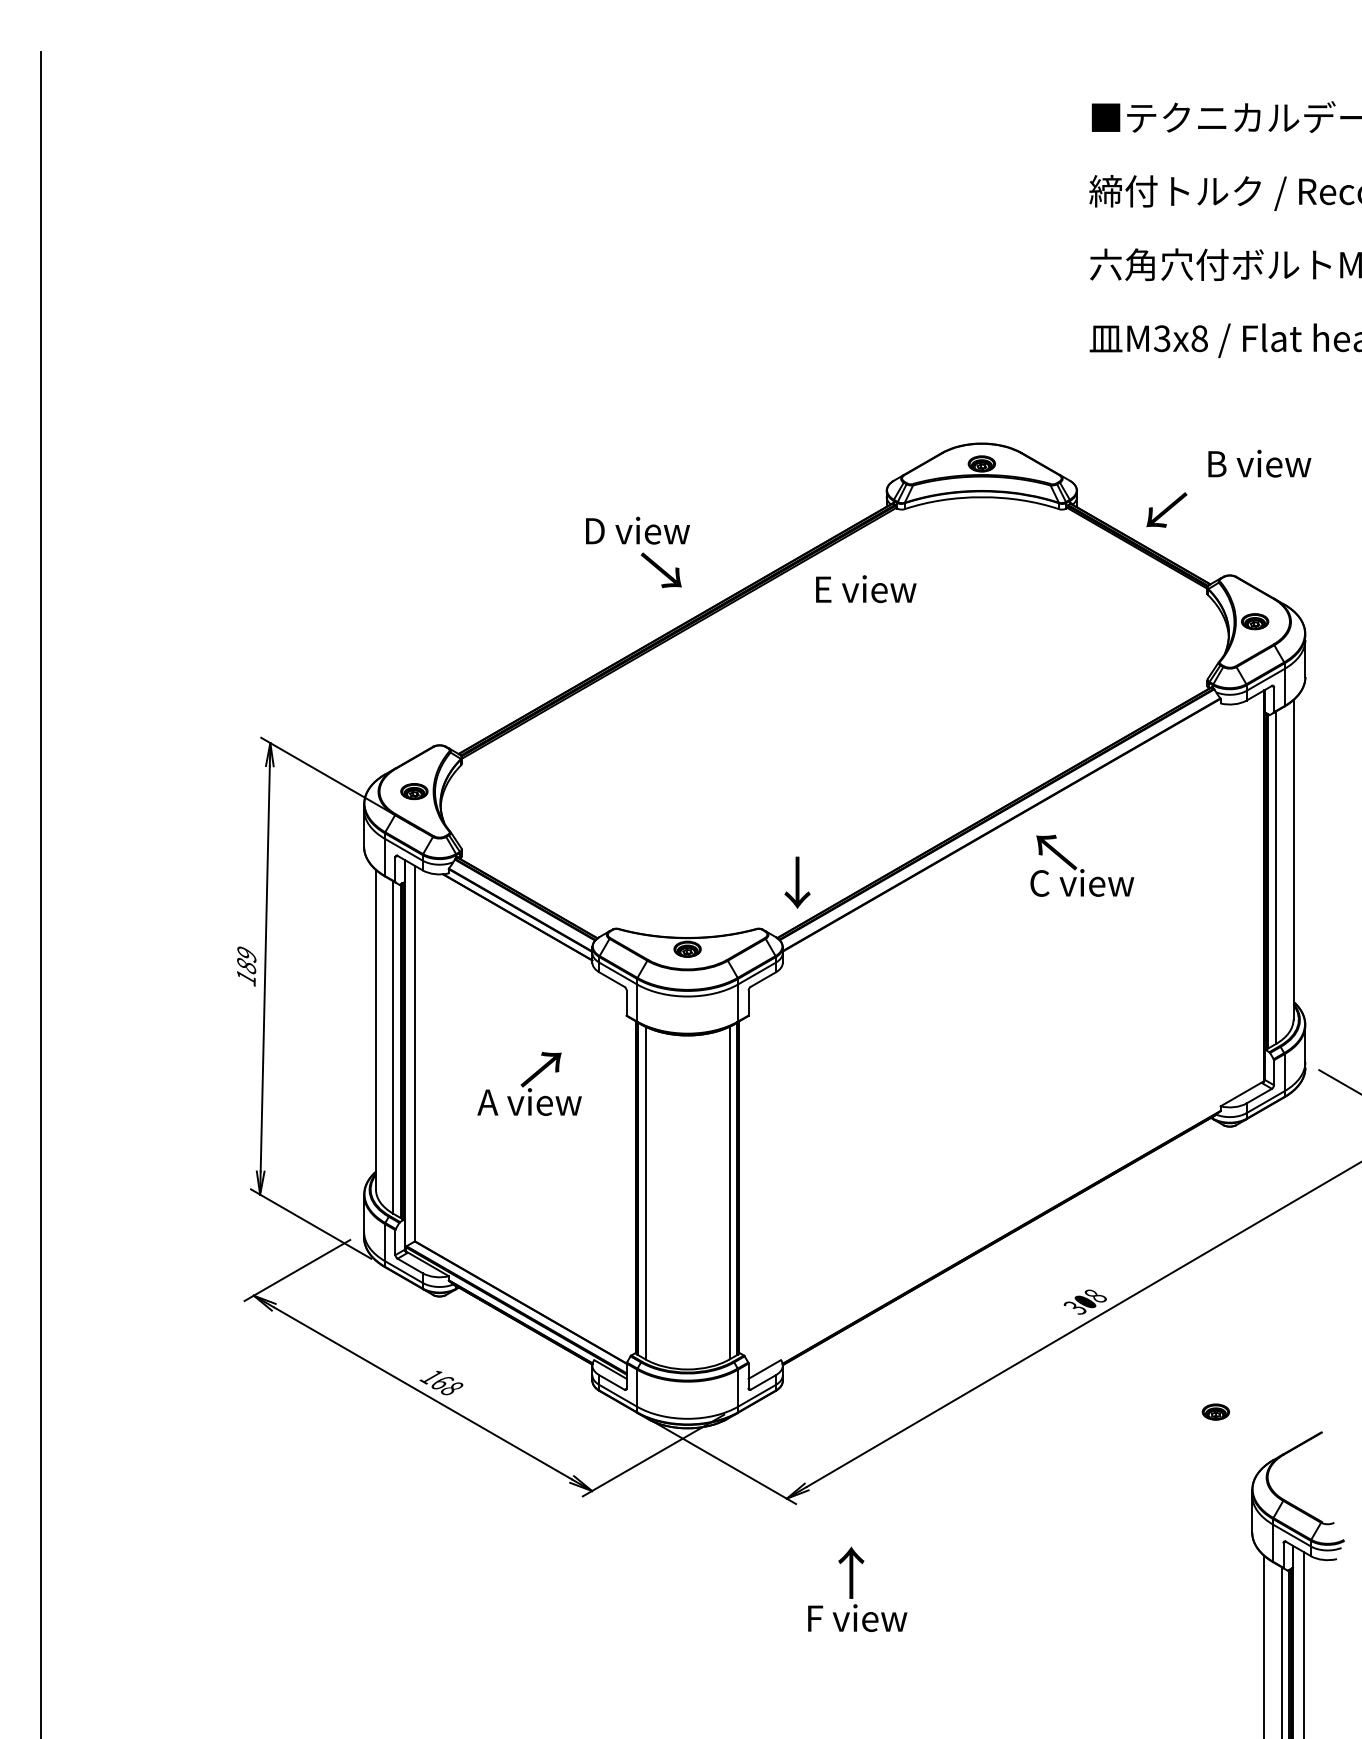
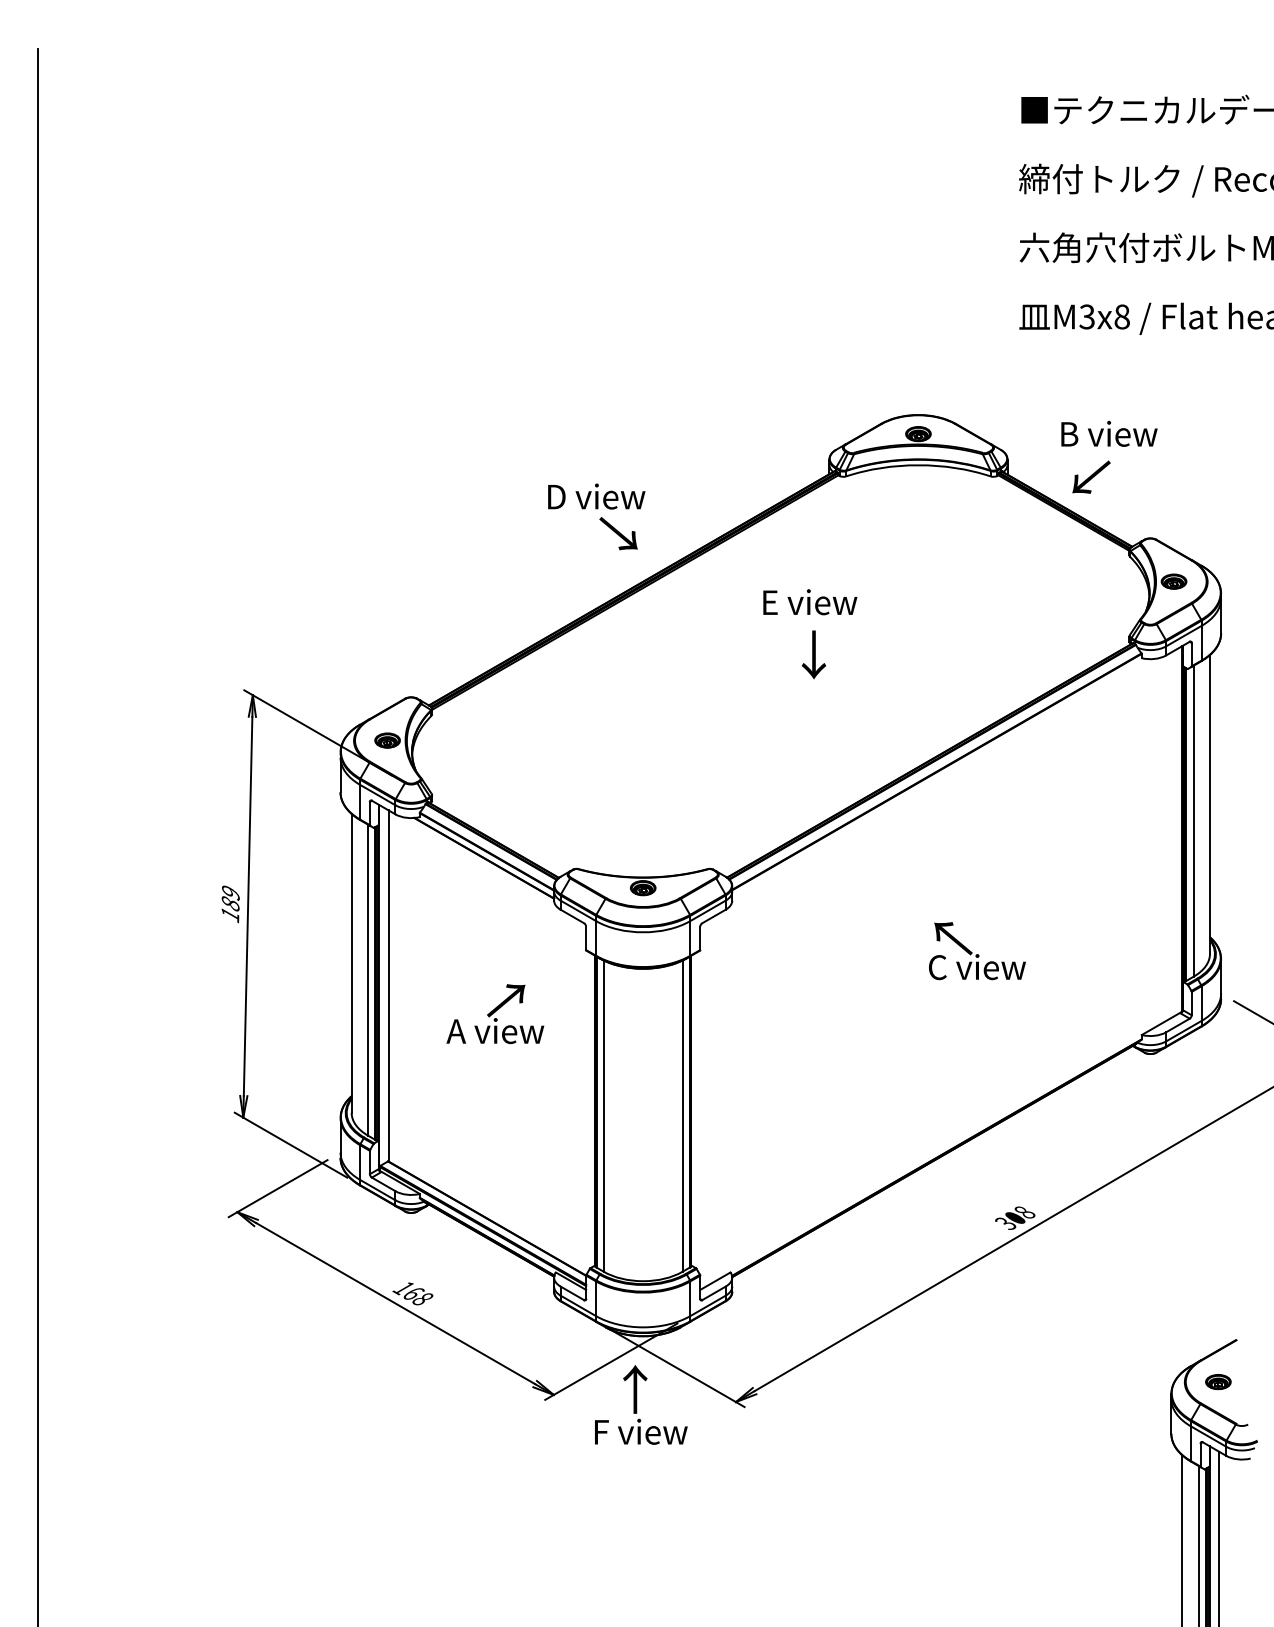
text: (1259, 463) -> (1109, 433), moved
text: (866, 589) -> (810, 602), moved
text: (1082, 866) -> (977, 951), moved
text: (796, 882) -> (813, 654), moved
part: (1216, 1412) -> (1218, 1382), moved
text: (857, 1588) -> (641, 1404), moved

